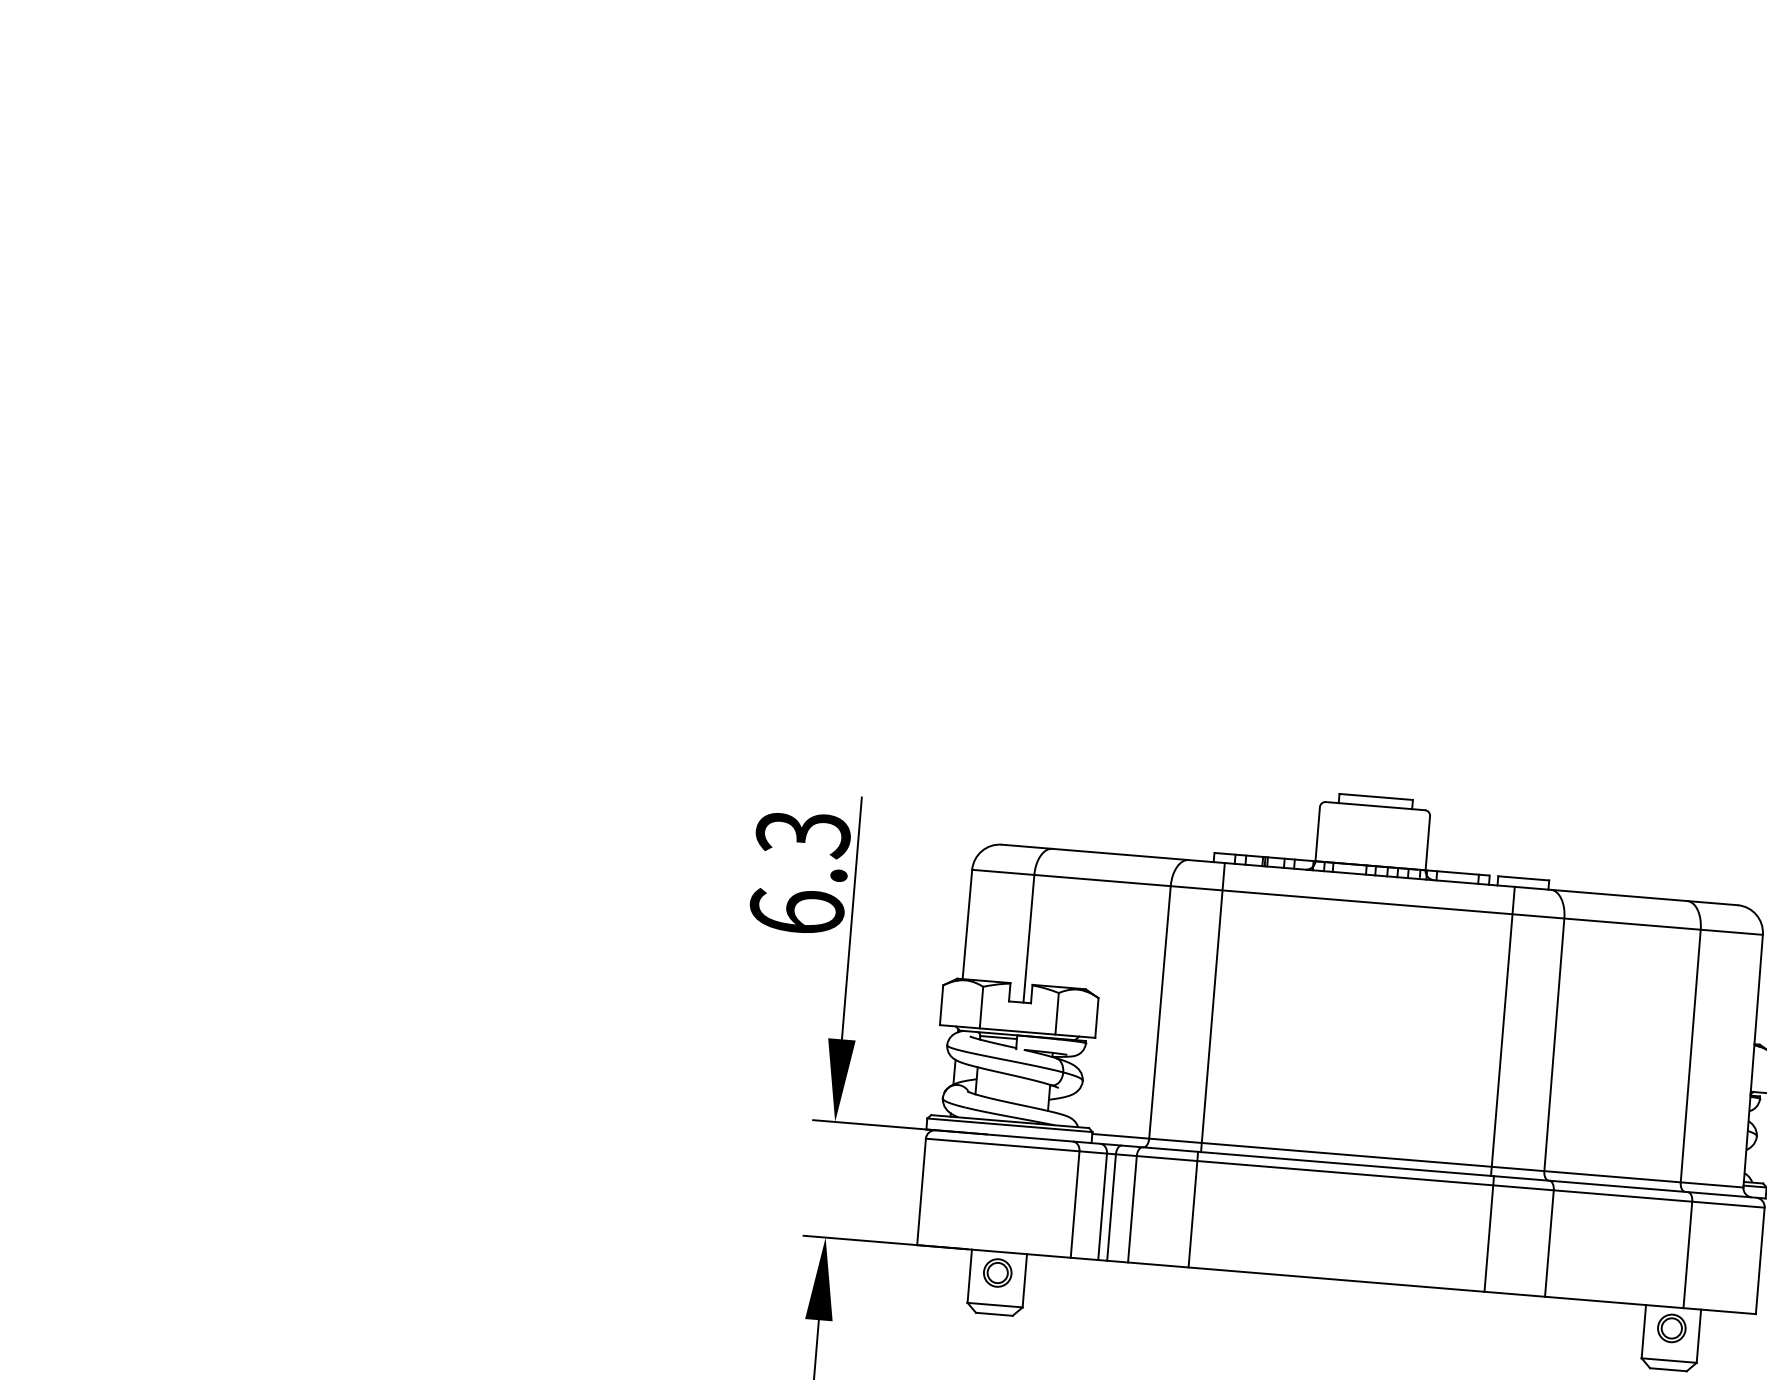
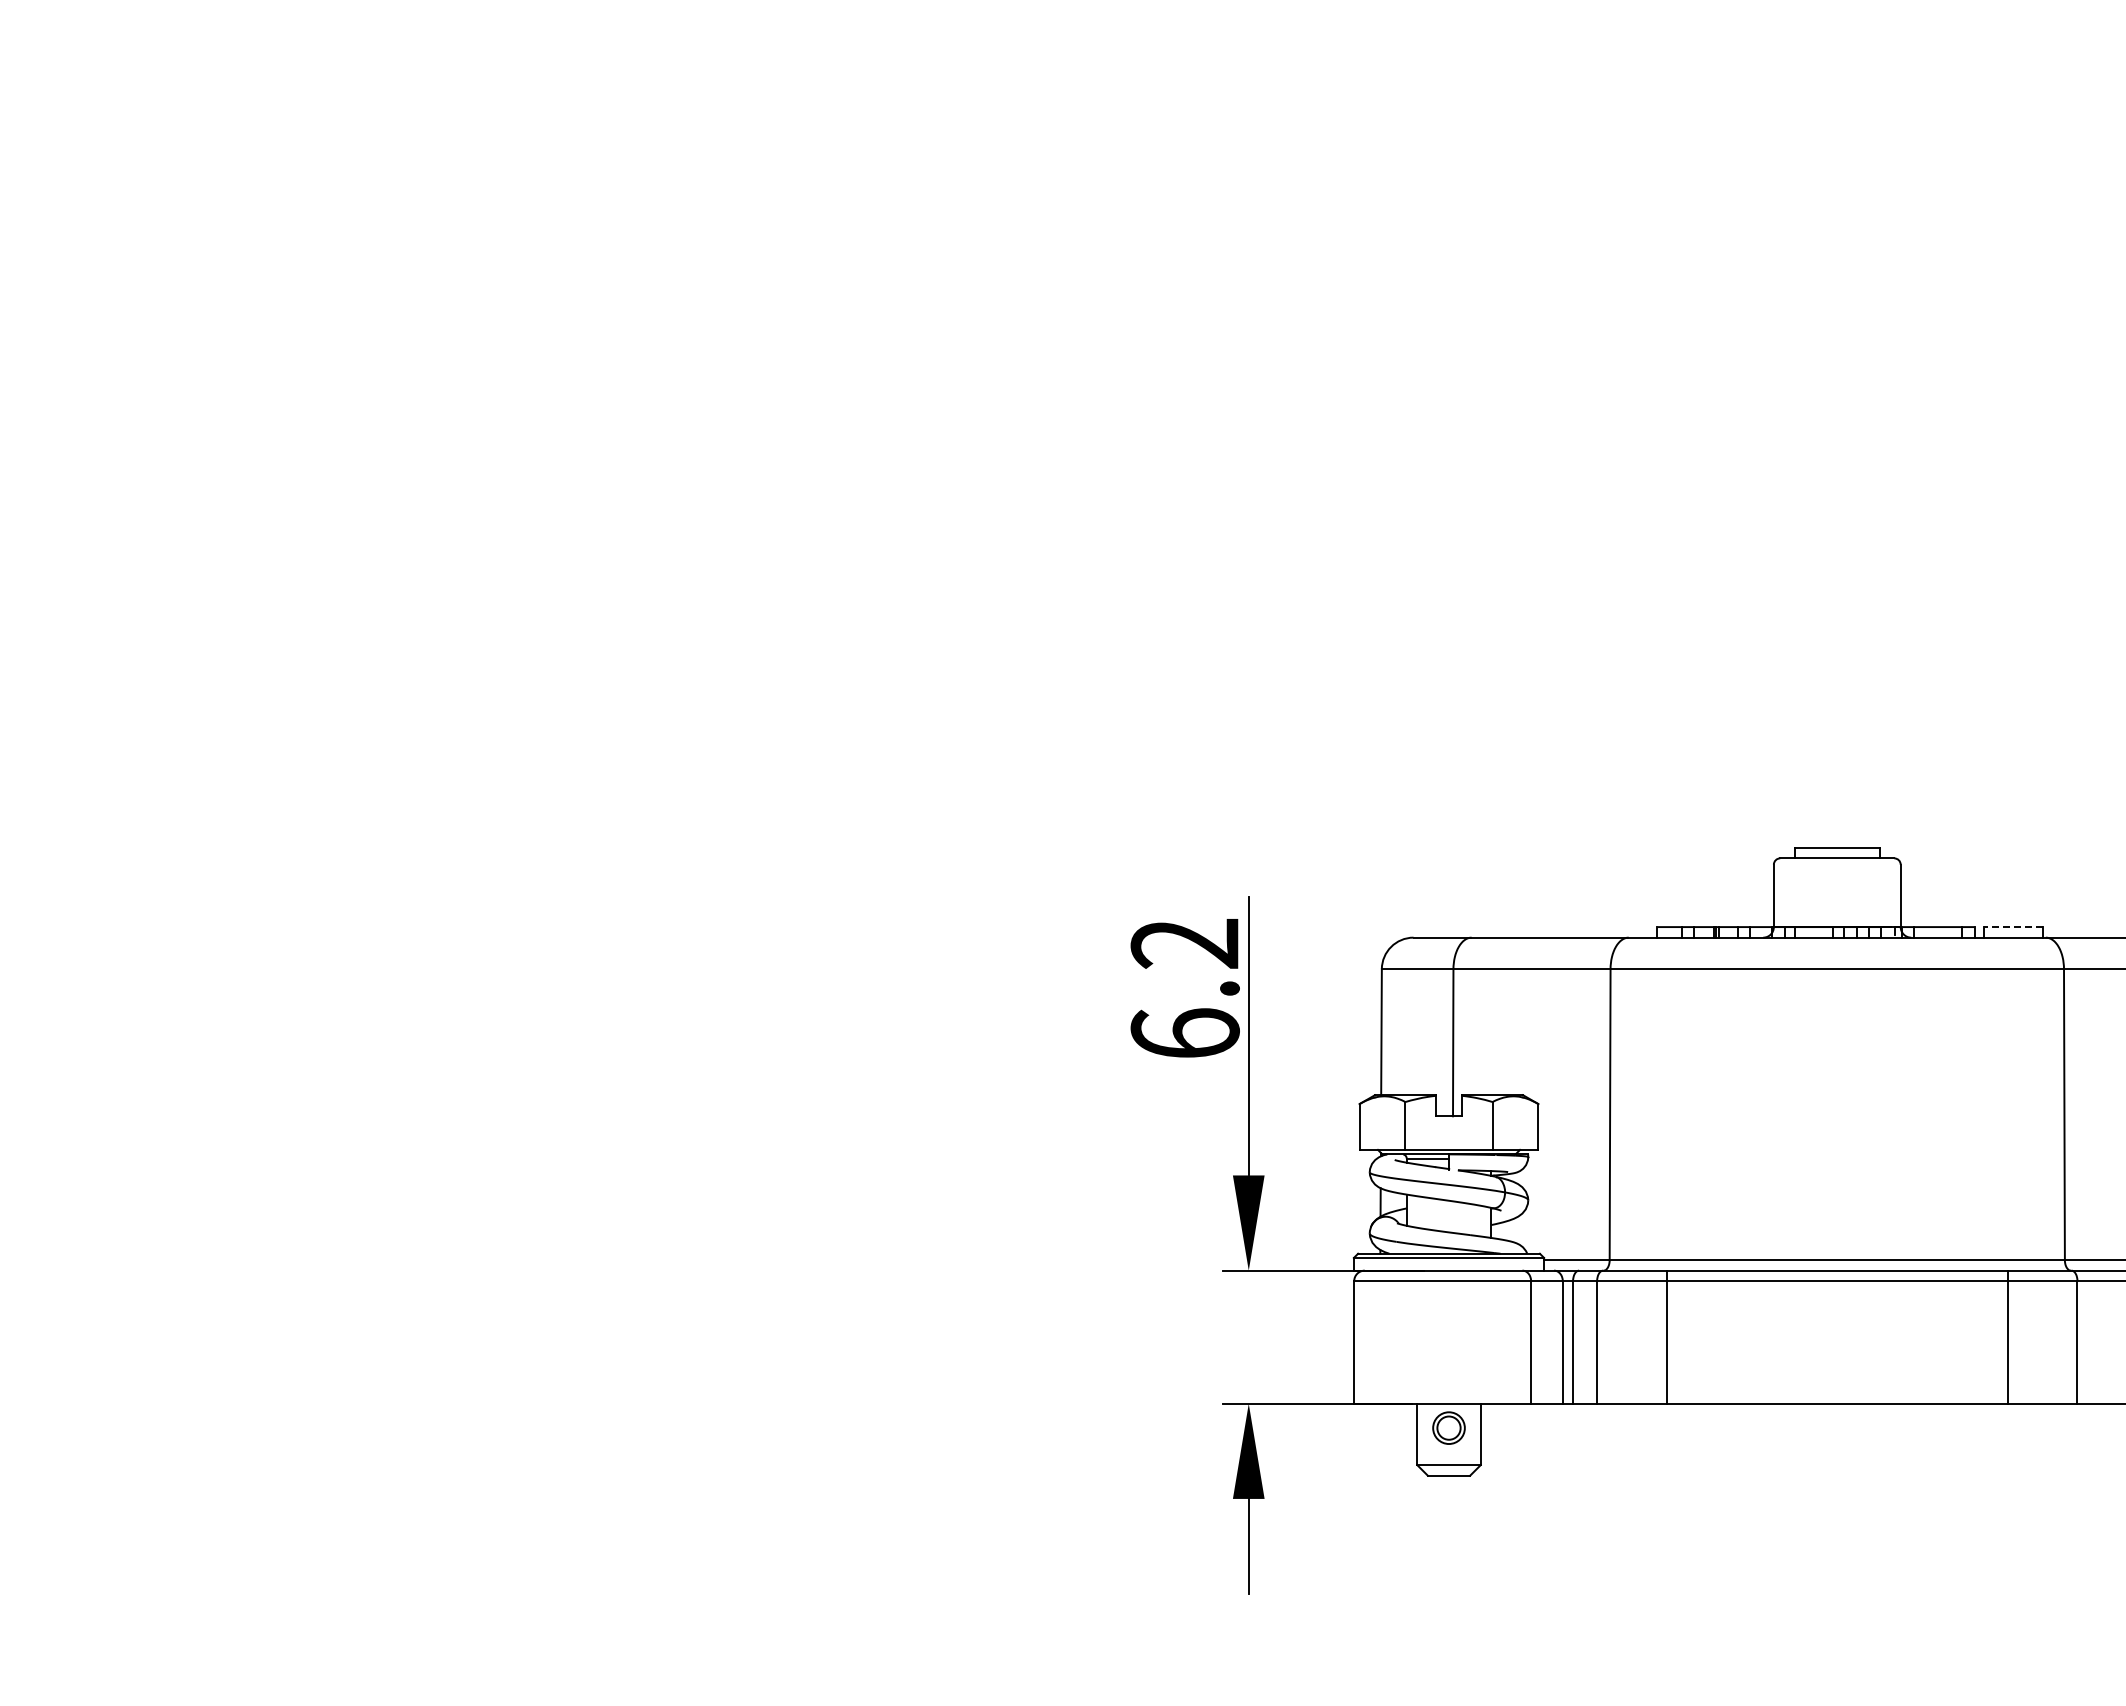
text: (802, 834) -> (1184, 944), 6.3 -> 6.2
line: (1523, 878) -> (2013, 927), solid -> dashed
line: (1213, 1007) -> (1670, 1103), removed
line: (1503, 1030) -> (2004, 1103), removed

